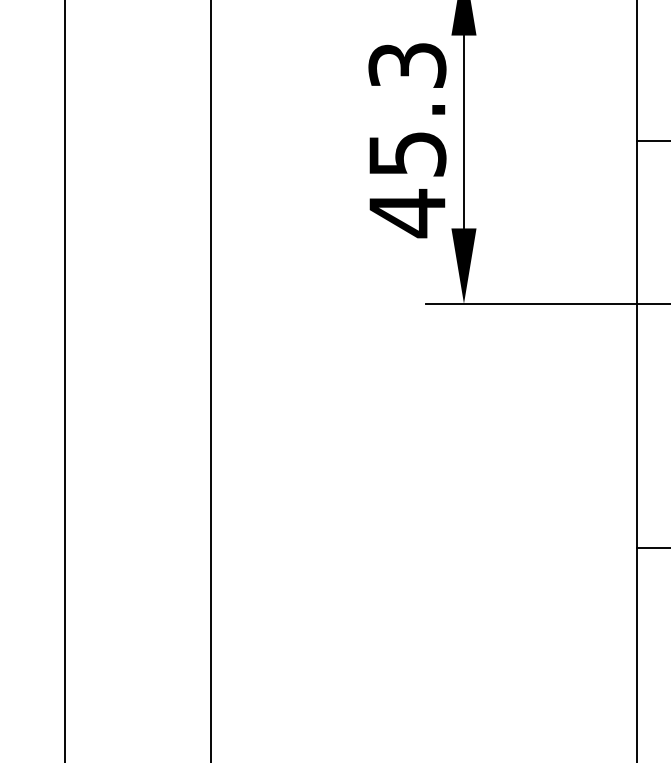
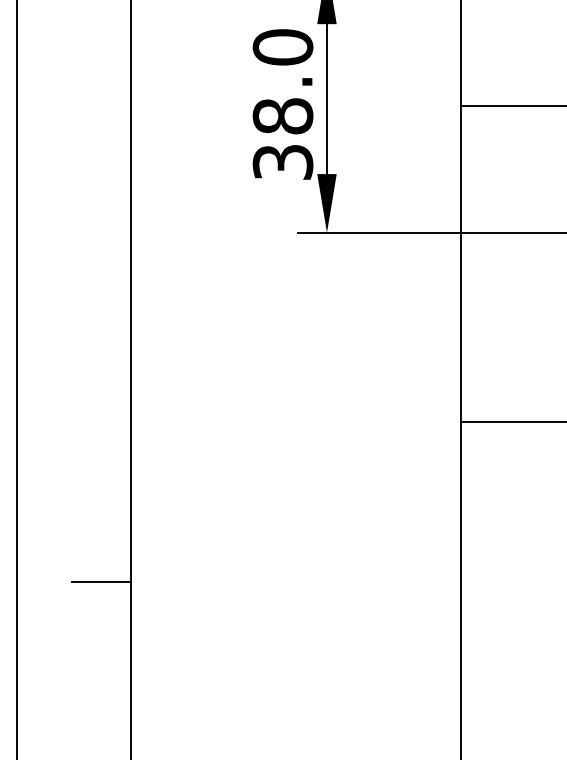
text: (406, 140) -> (282, 105), 45.3 -> 38.0
line: (172, 752) -> (100, 581), added

